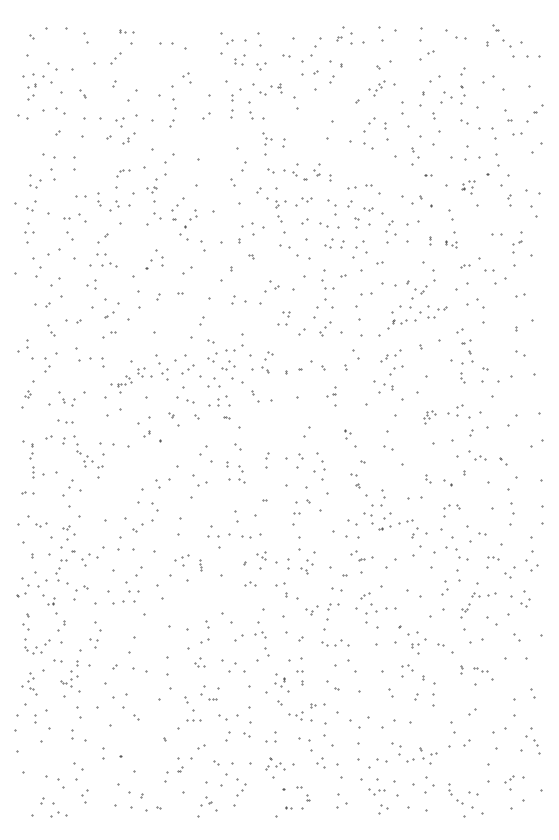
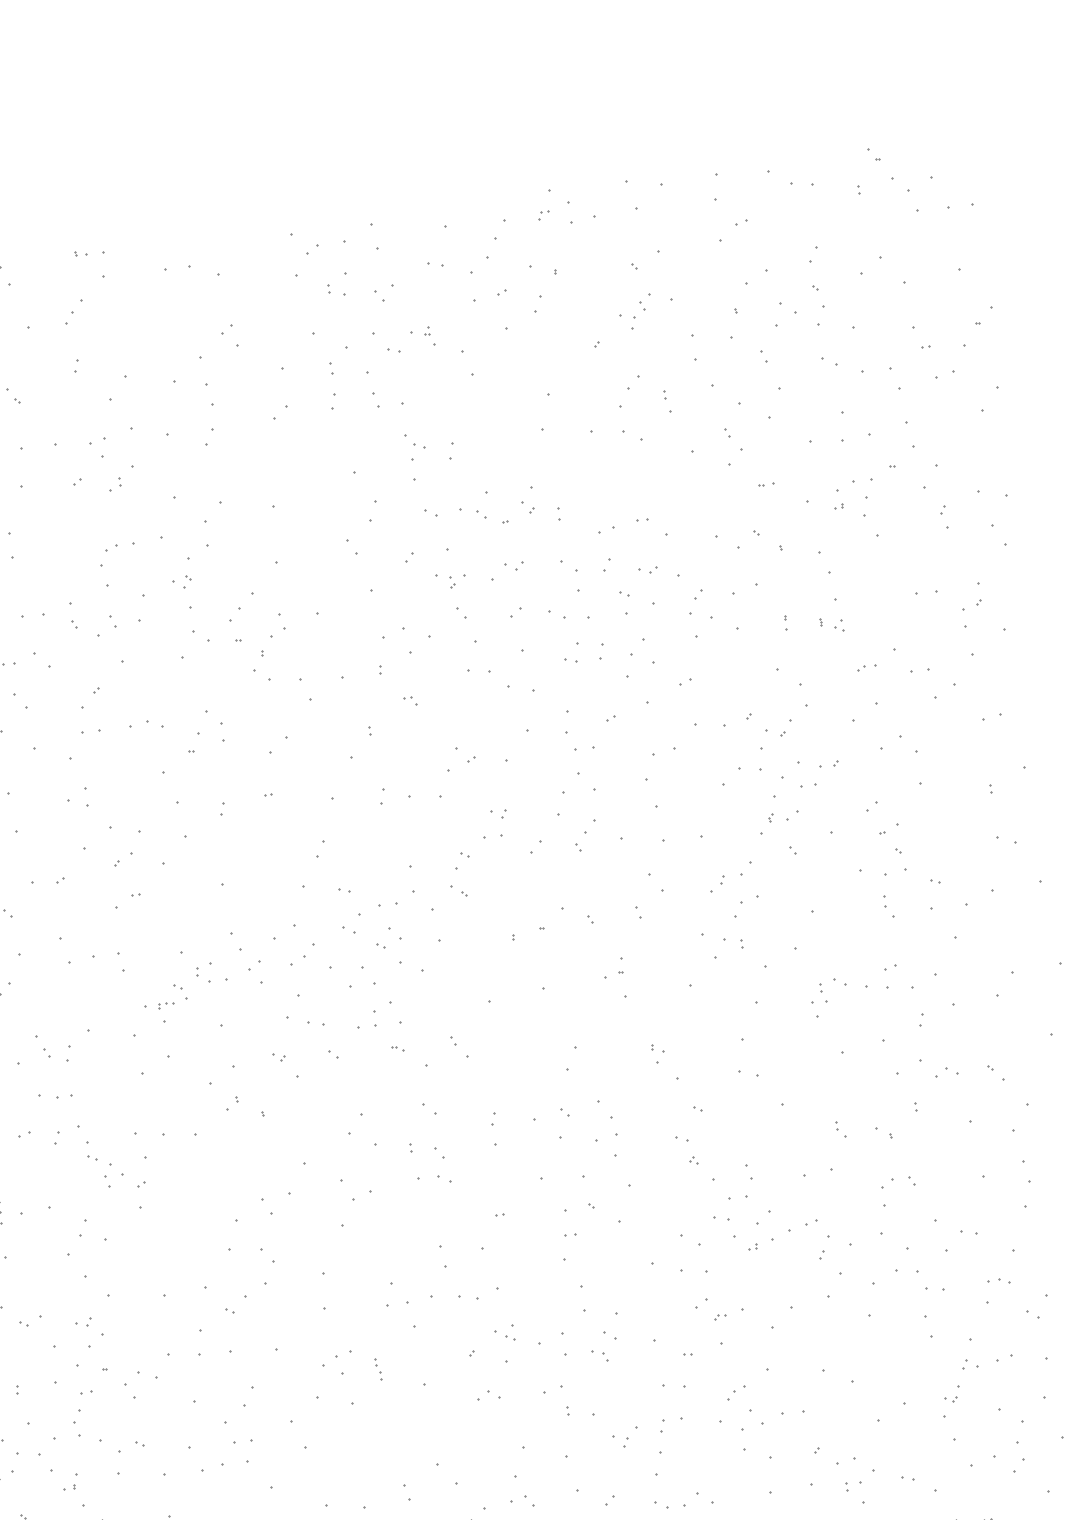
part: (386, 131) -> (667, 401), size x0.62
part: (123, 173) -> (118, 555), size x1.43
part: (468, 187) -> (855, 500), size x1.43
part: (276, 203) -> (451, 581), size x0.71
part: (109, 264) -> (146, 724), moved
part: (397, 324) -> (780, 823), moved
part: (267, 362) -> (461, 875), moved
part: (255, 396) -> (459, 1047), moved
part: (429, 417) -> (828, 998), size x1.43
part: (444, 587) -> (1017, 1456), moved

